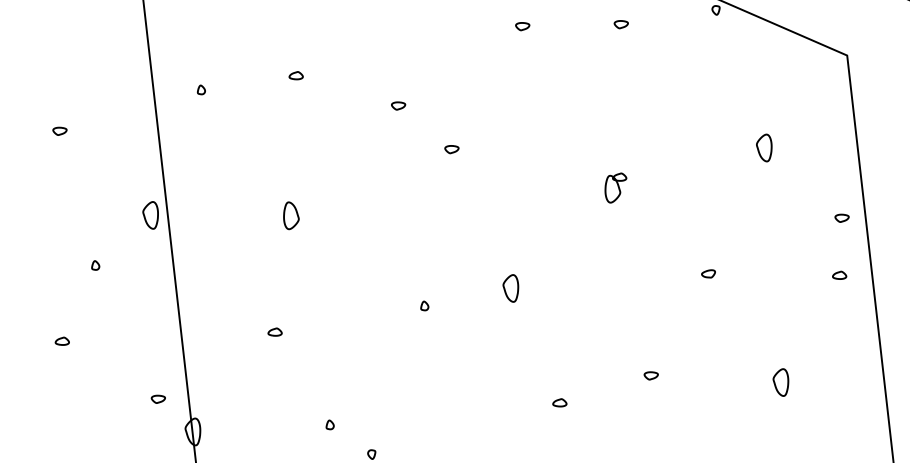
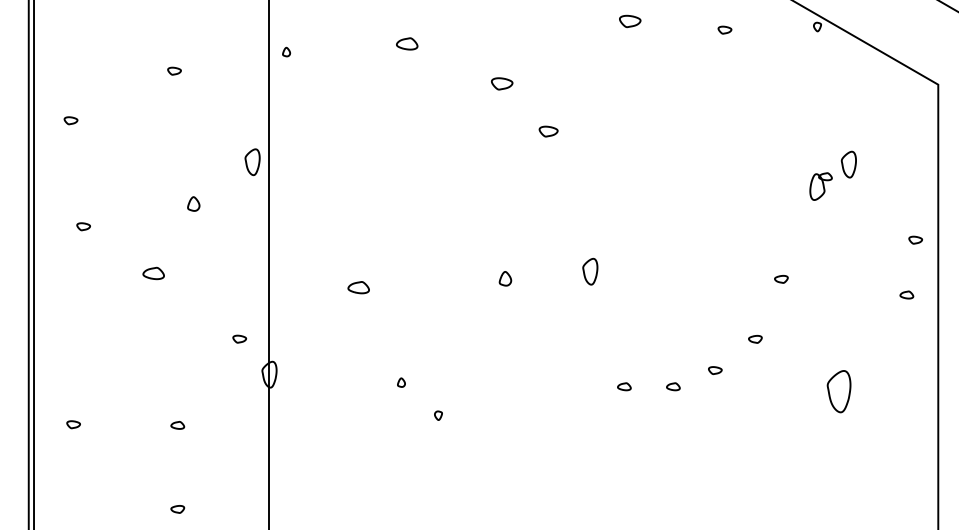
part: (522, 25) -> (629, 20), size x1.6
part: (295, 75) -> (406, 43), size x1.6
part: (201, 89) -> (286, 51), moved
part: (398, 105) -> (502, 83), size x1.6
part: (451, 149) -> (548, 131), size x1.4
part: (615, 187) -> (820, 186), moved
part: (290, 215) -> (386, 177), removed
part: (95, 265) -> (193, 203), size x1.6
part: (423, 305) -> (504, 278), size x1.6
part: (274, 332) -> (358, 287), size x1.6
part: (689, 339) -> (755, 339), added
part: (62, 340) -> (153, 272), size x1.6
part: (781, 382) -> (839, 391), size x1.6
part: (610, 396) -> (673, 386), added

